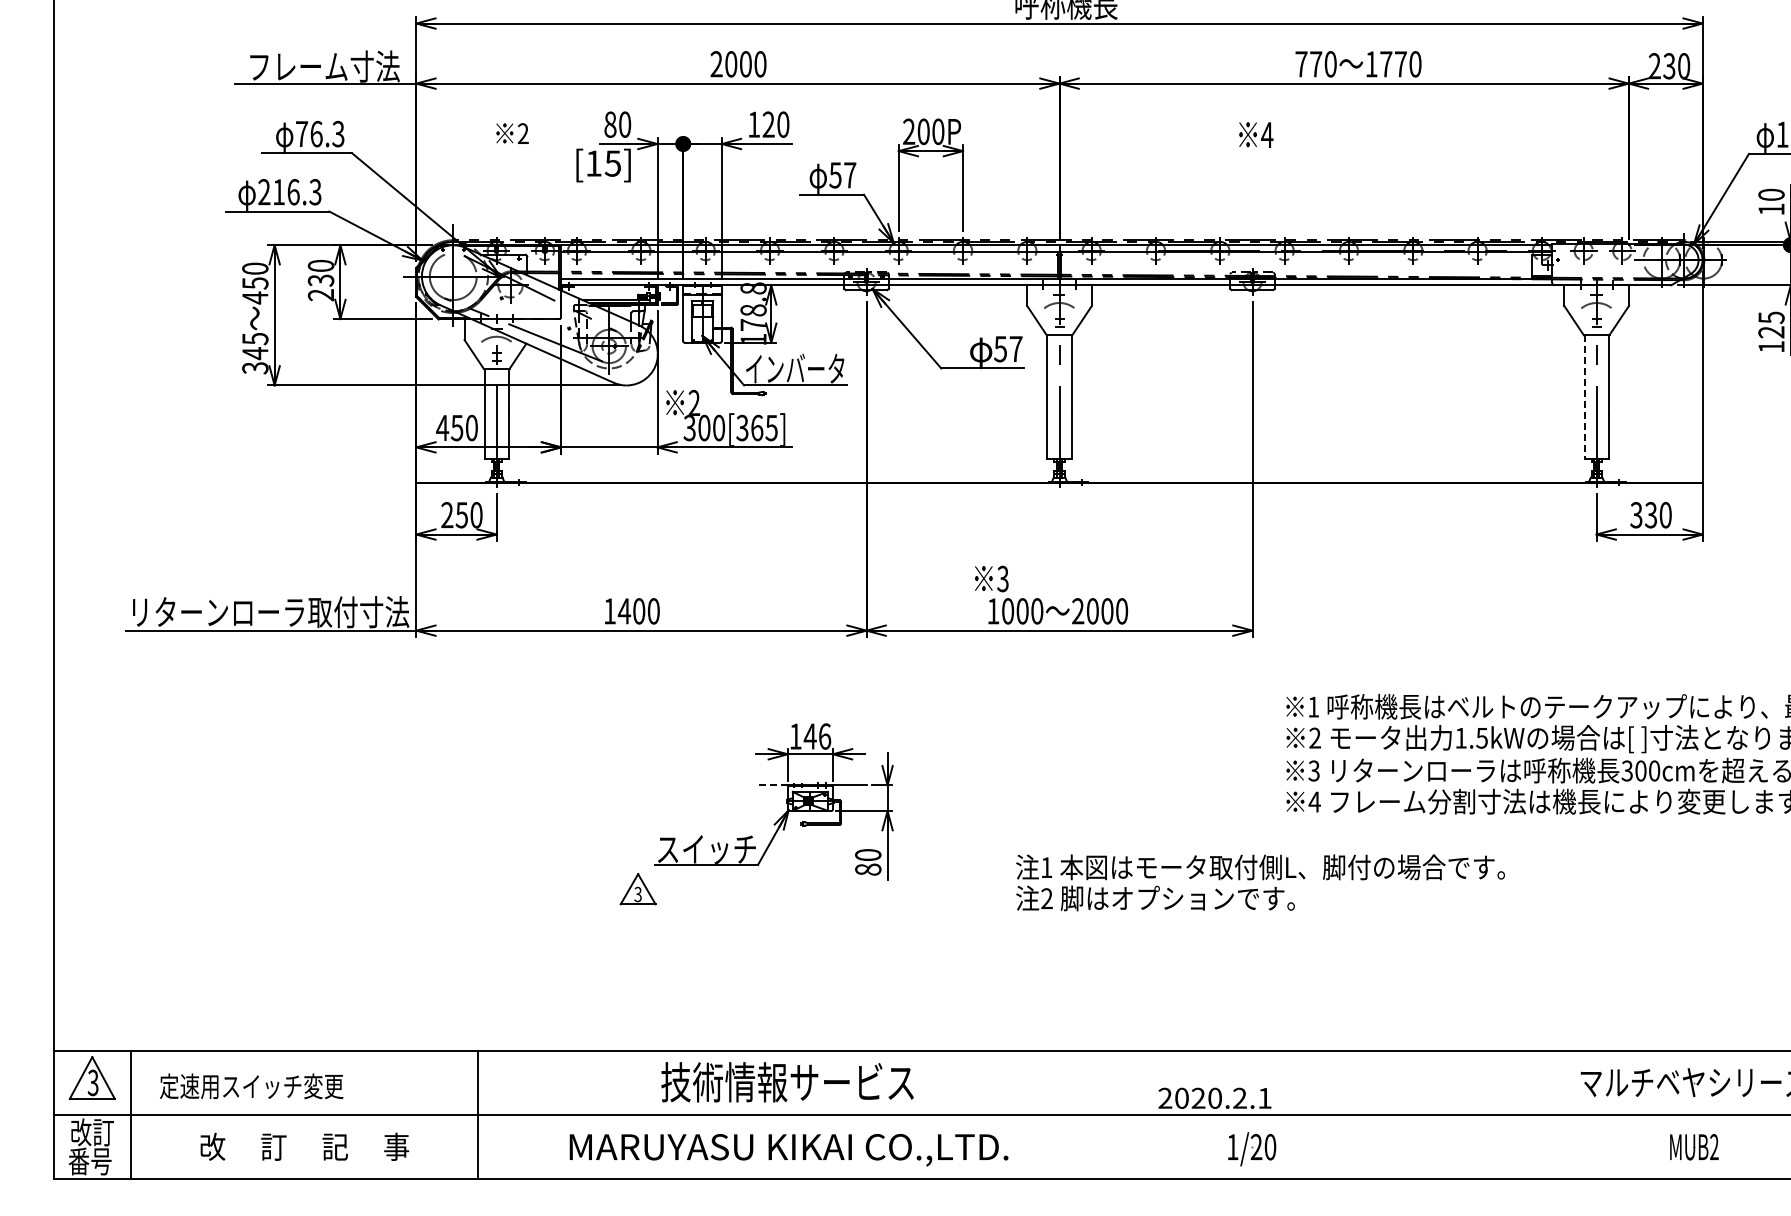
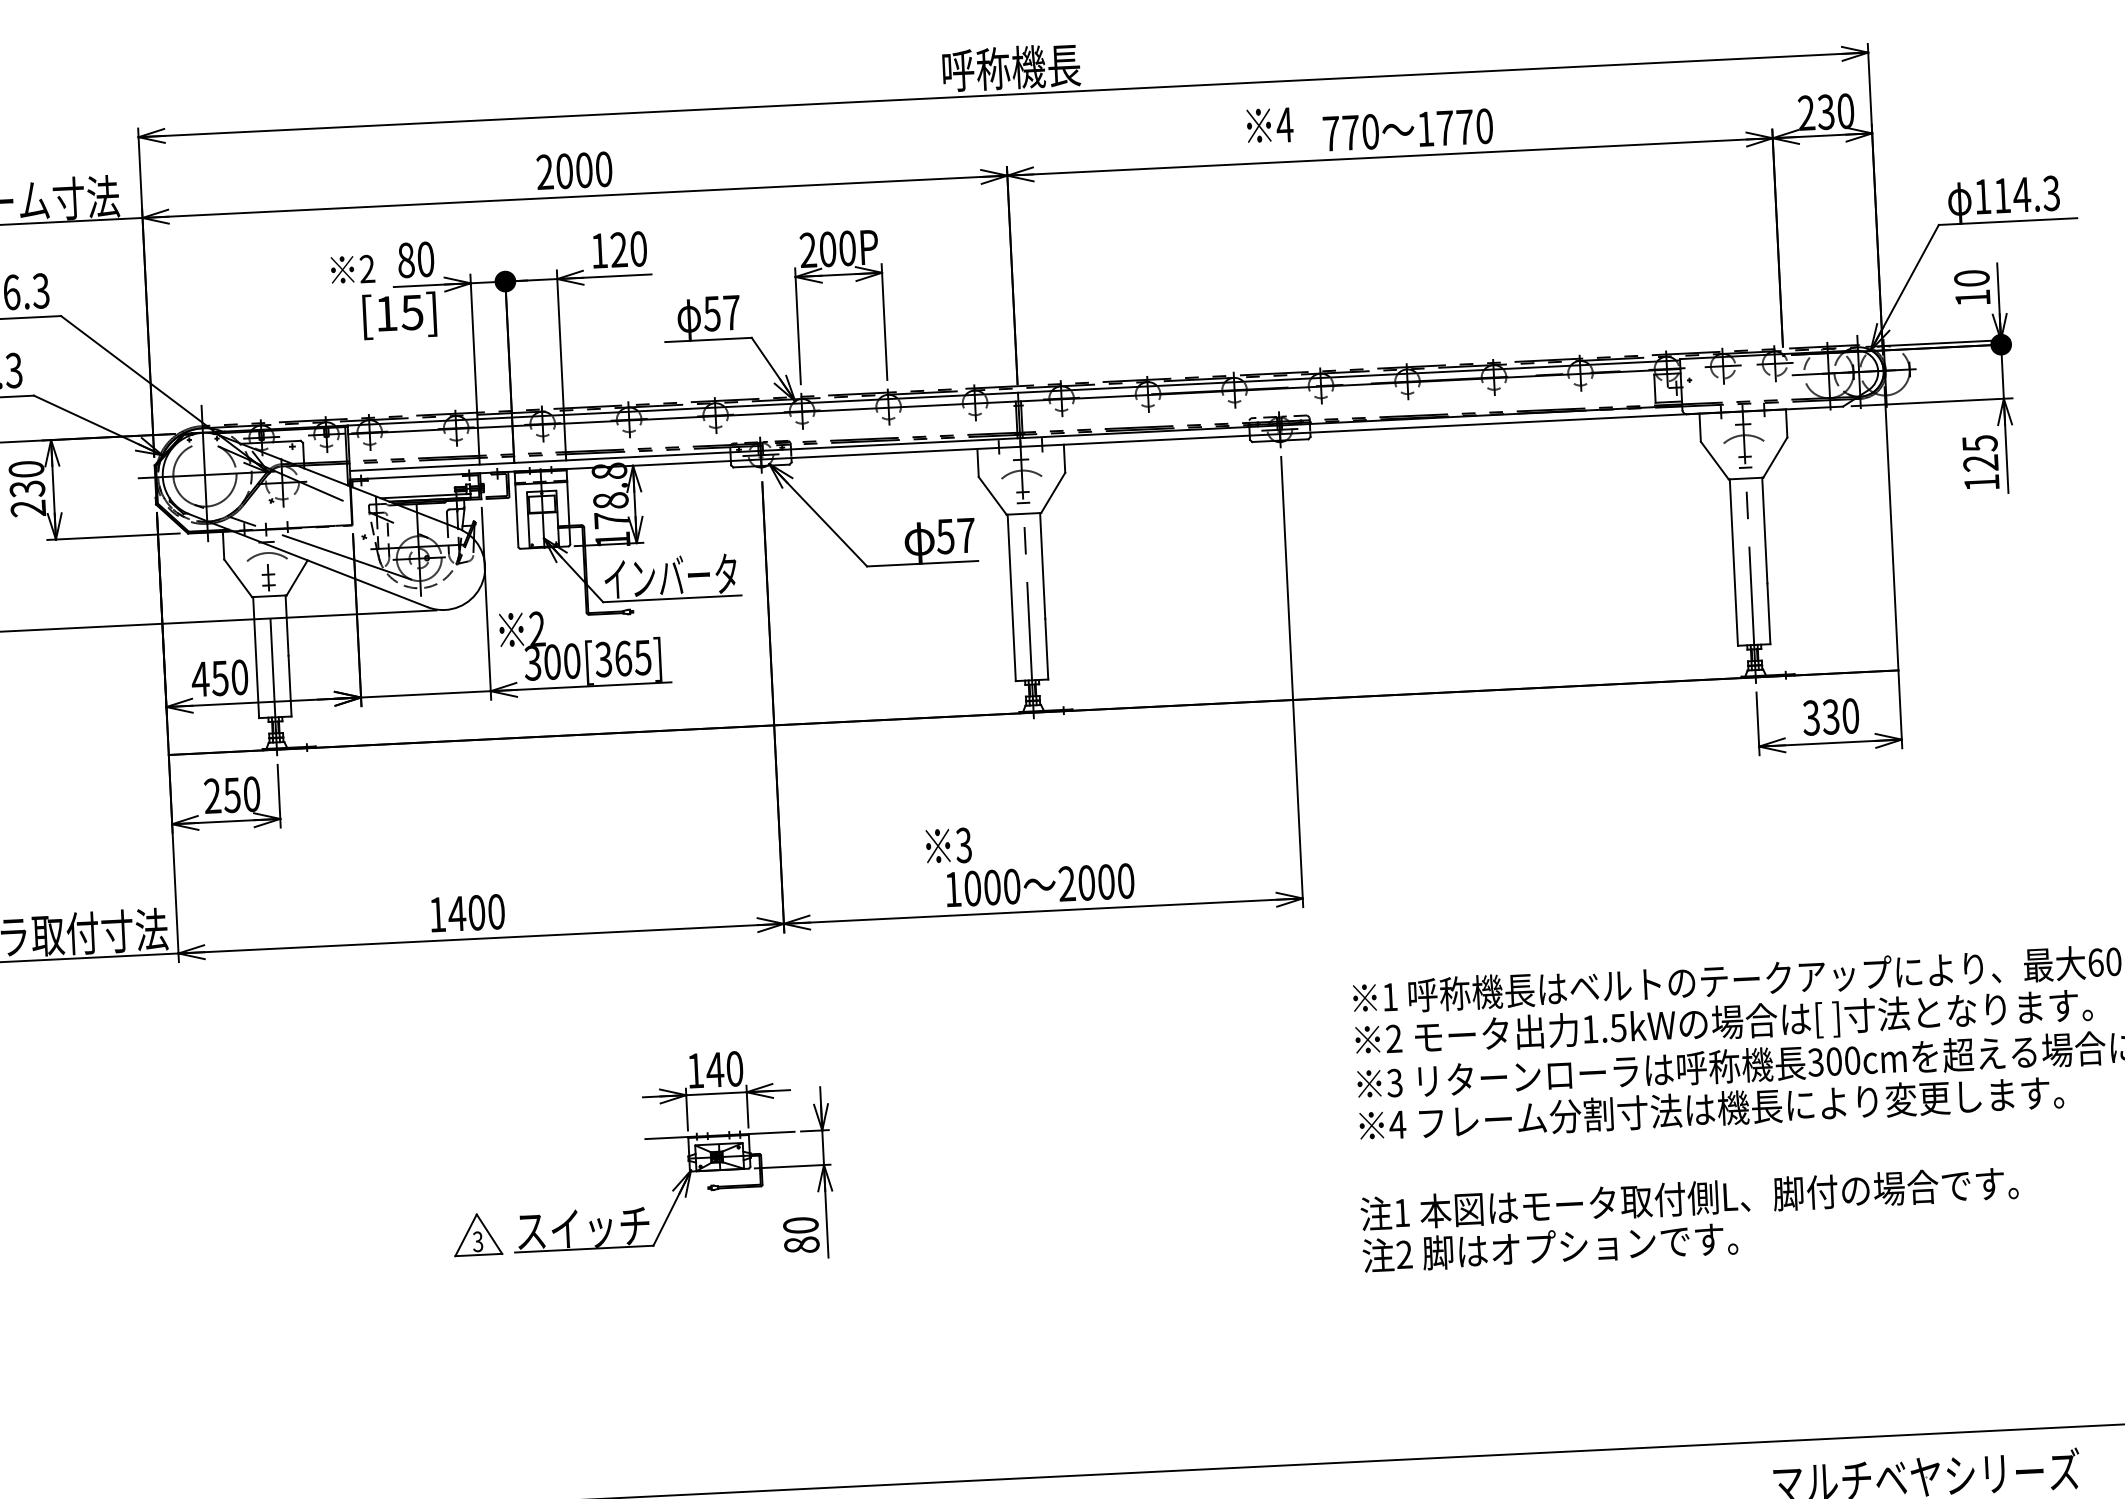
text: (512, 133) -> (352, 269), moved
text: (1256, 134) -> (1270, 124), moved
line: (1584, 397) -> (1733, 563), dashed -> solid
text: (825, 736) -> (735, 1068), 146 -> 140
line: (771, 785) -> (666, 1138), dashed -> solid
text: (1260, 882) -> (1690, 1218), moved
part: (637, 889) -> (476, 1235), moved

